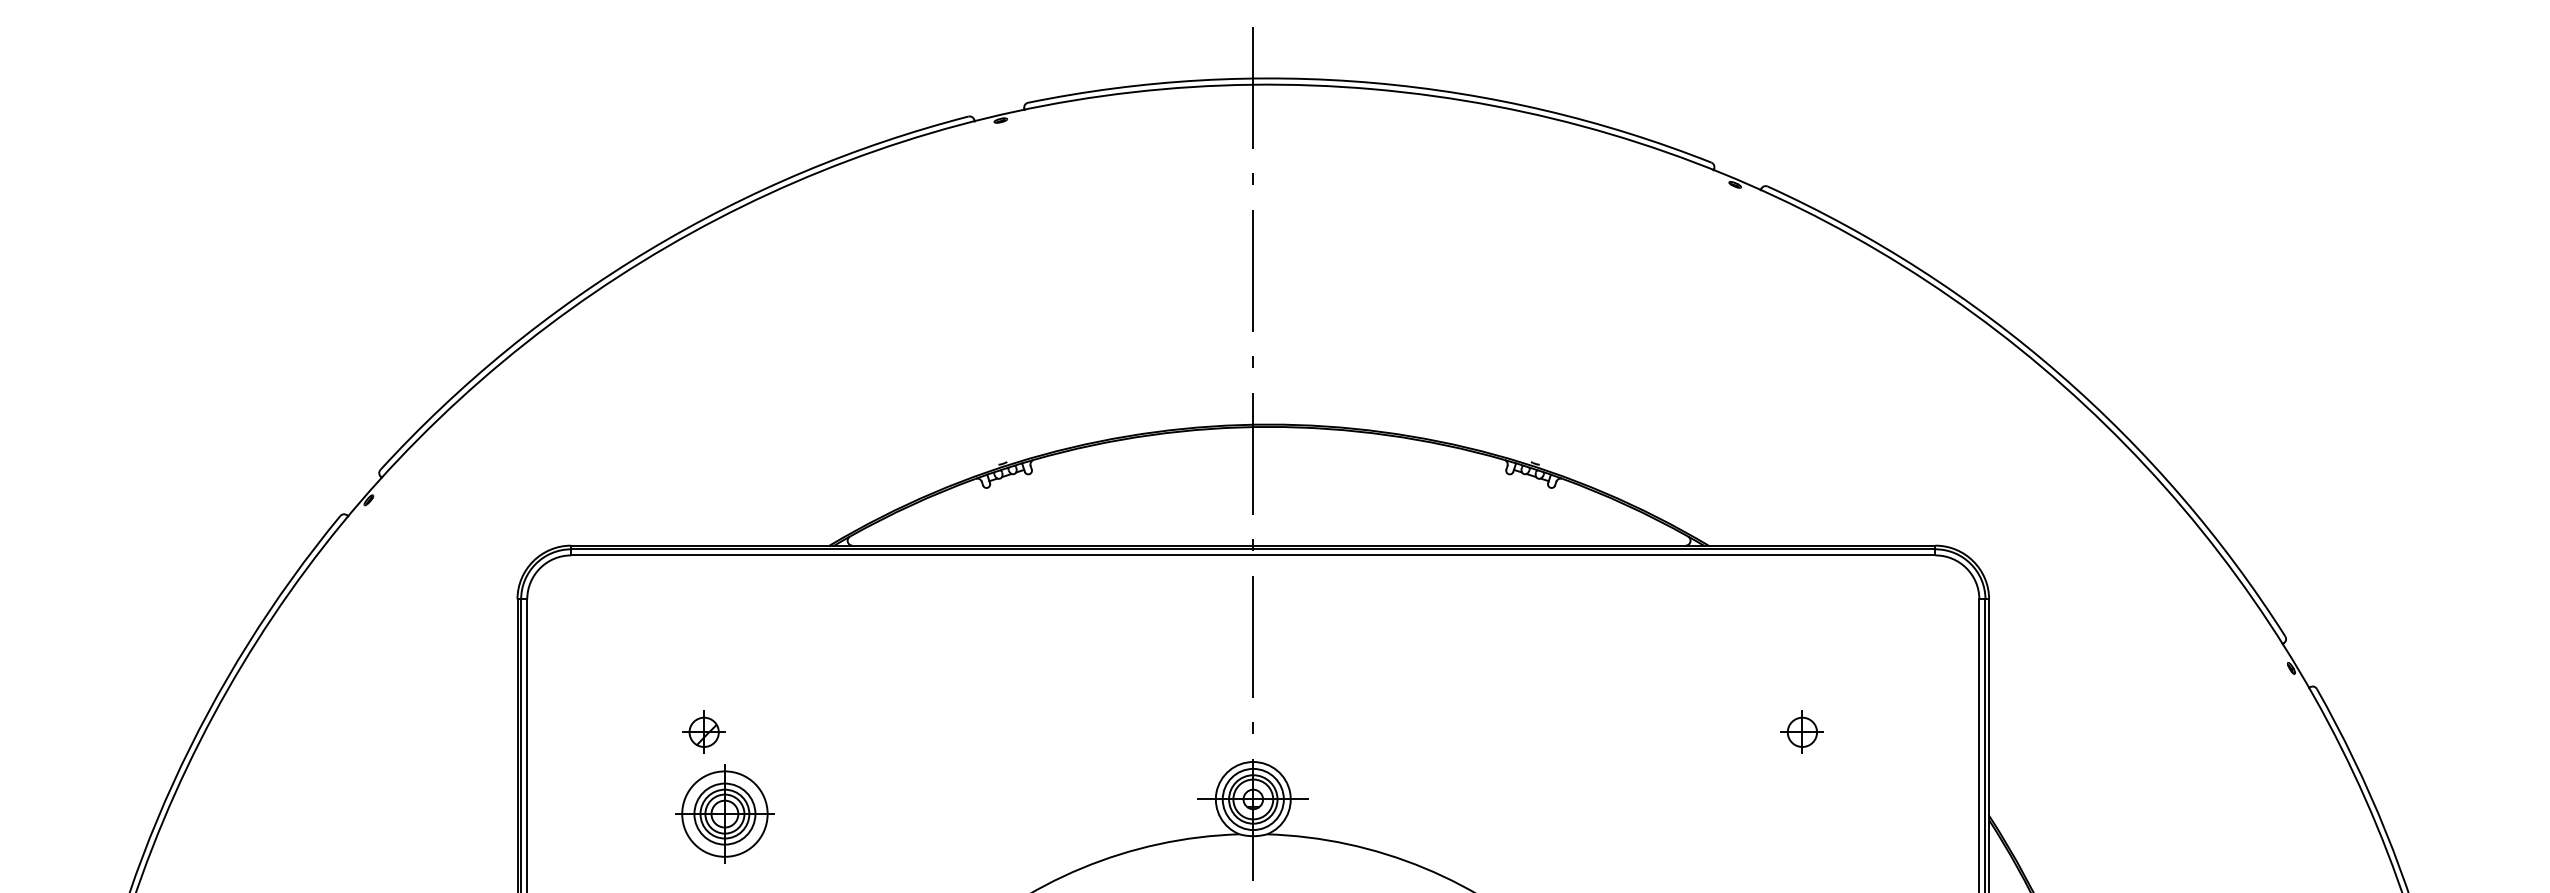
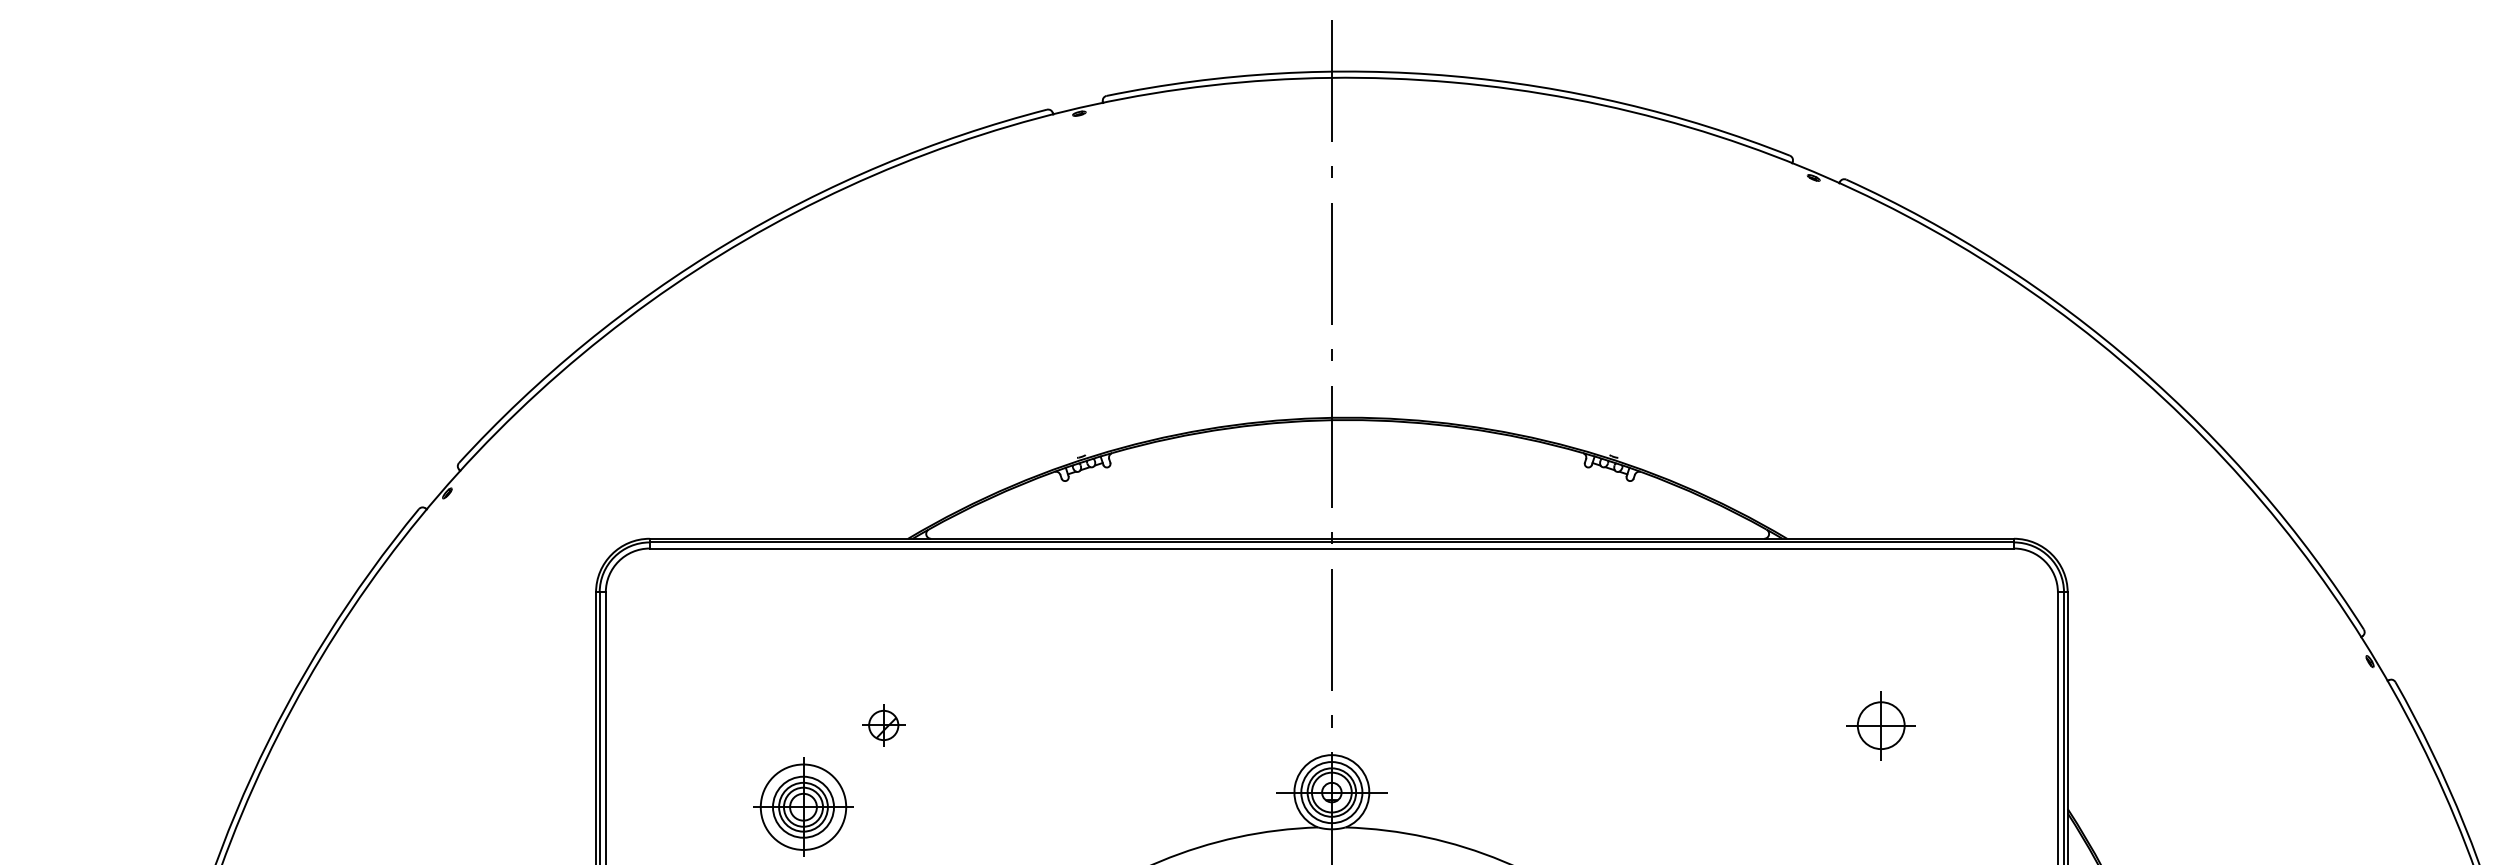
part: (703, 731) -> (883, 724), moved
part: (1801, 731) -> (1880, 724), size x1.6

